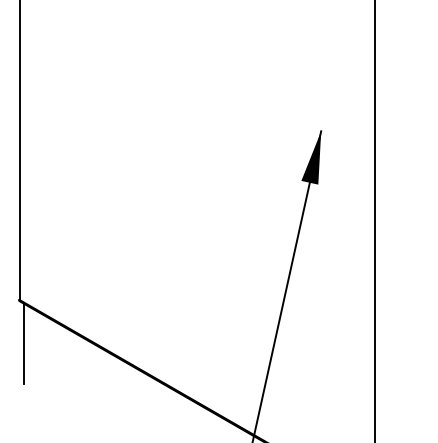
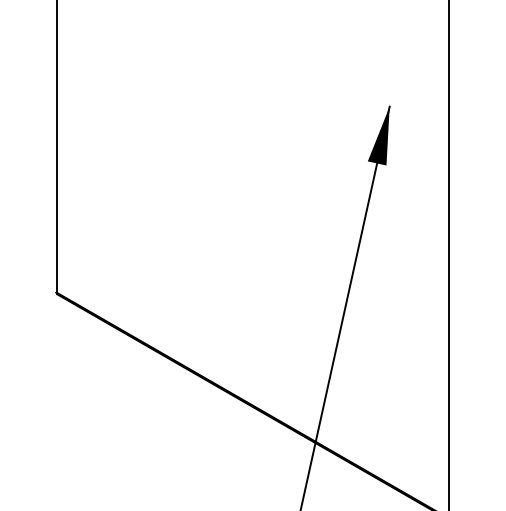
line: (23, 343) -> (61, 340), removed

